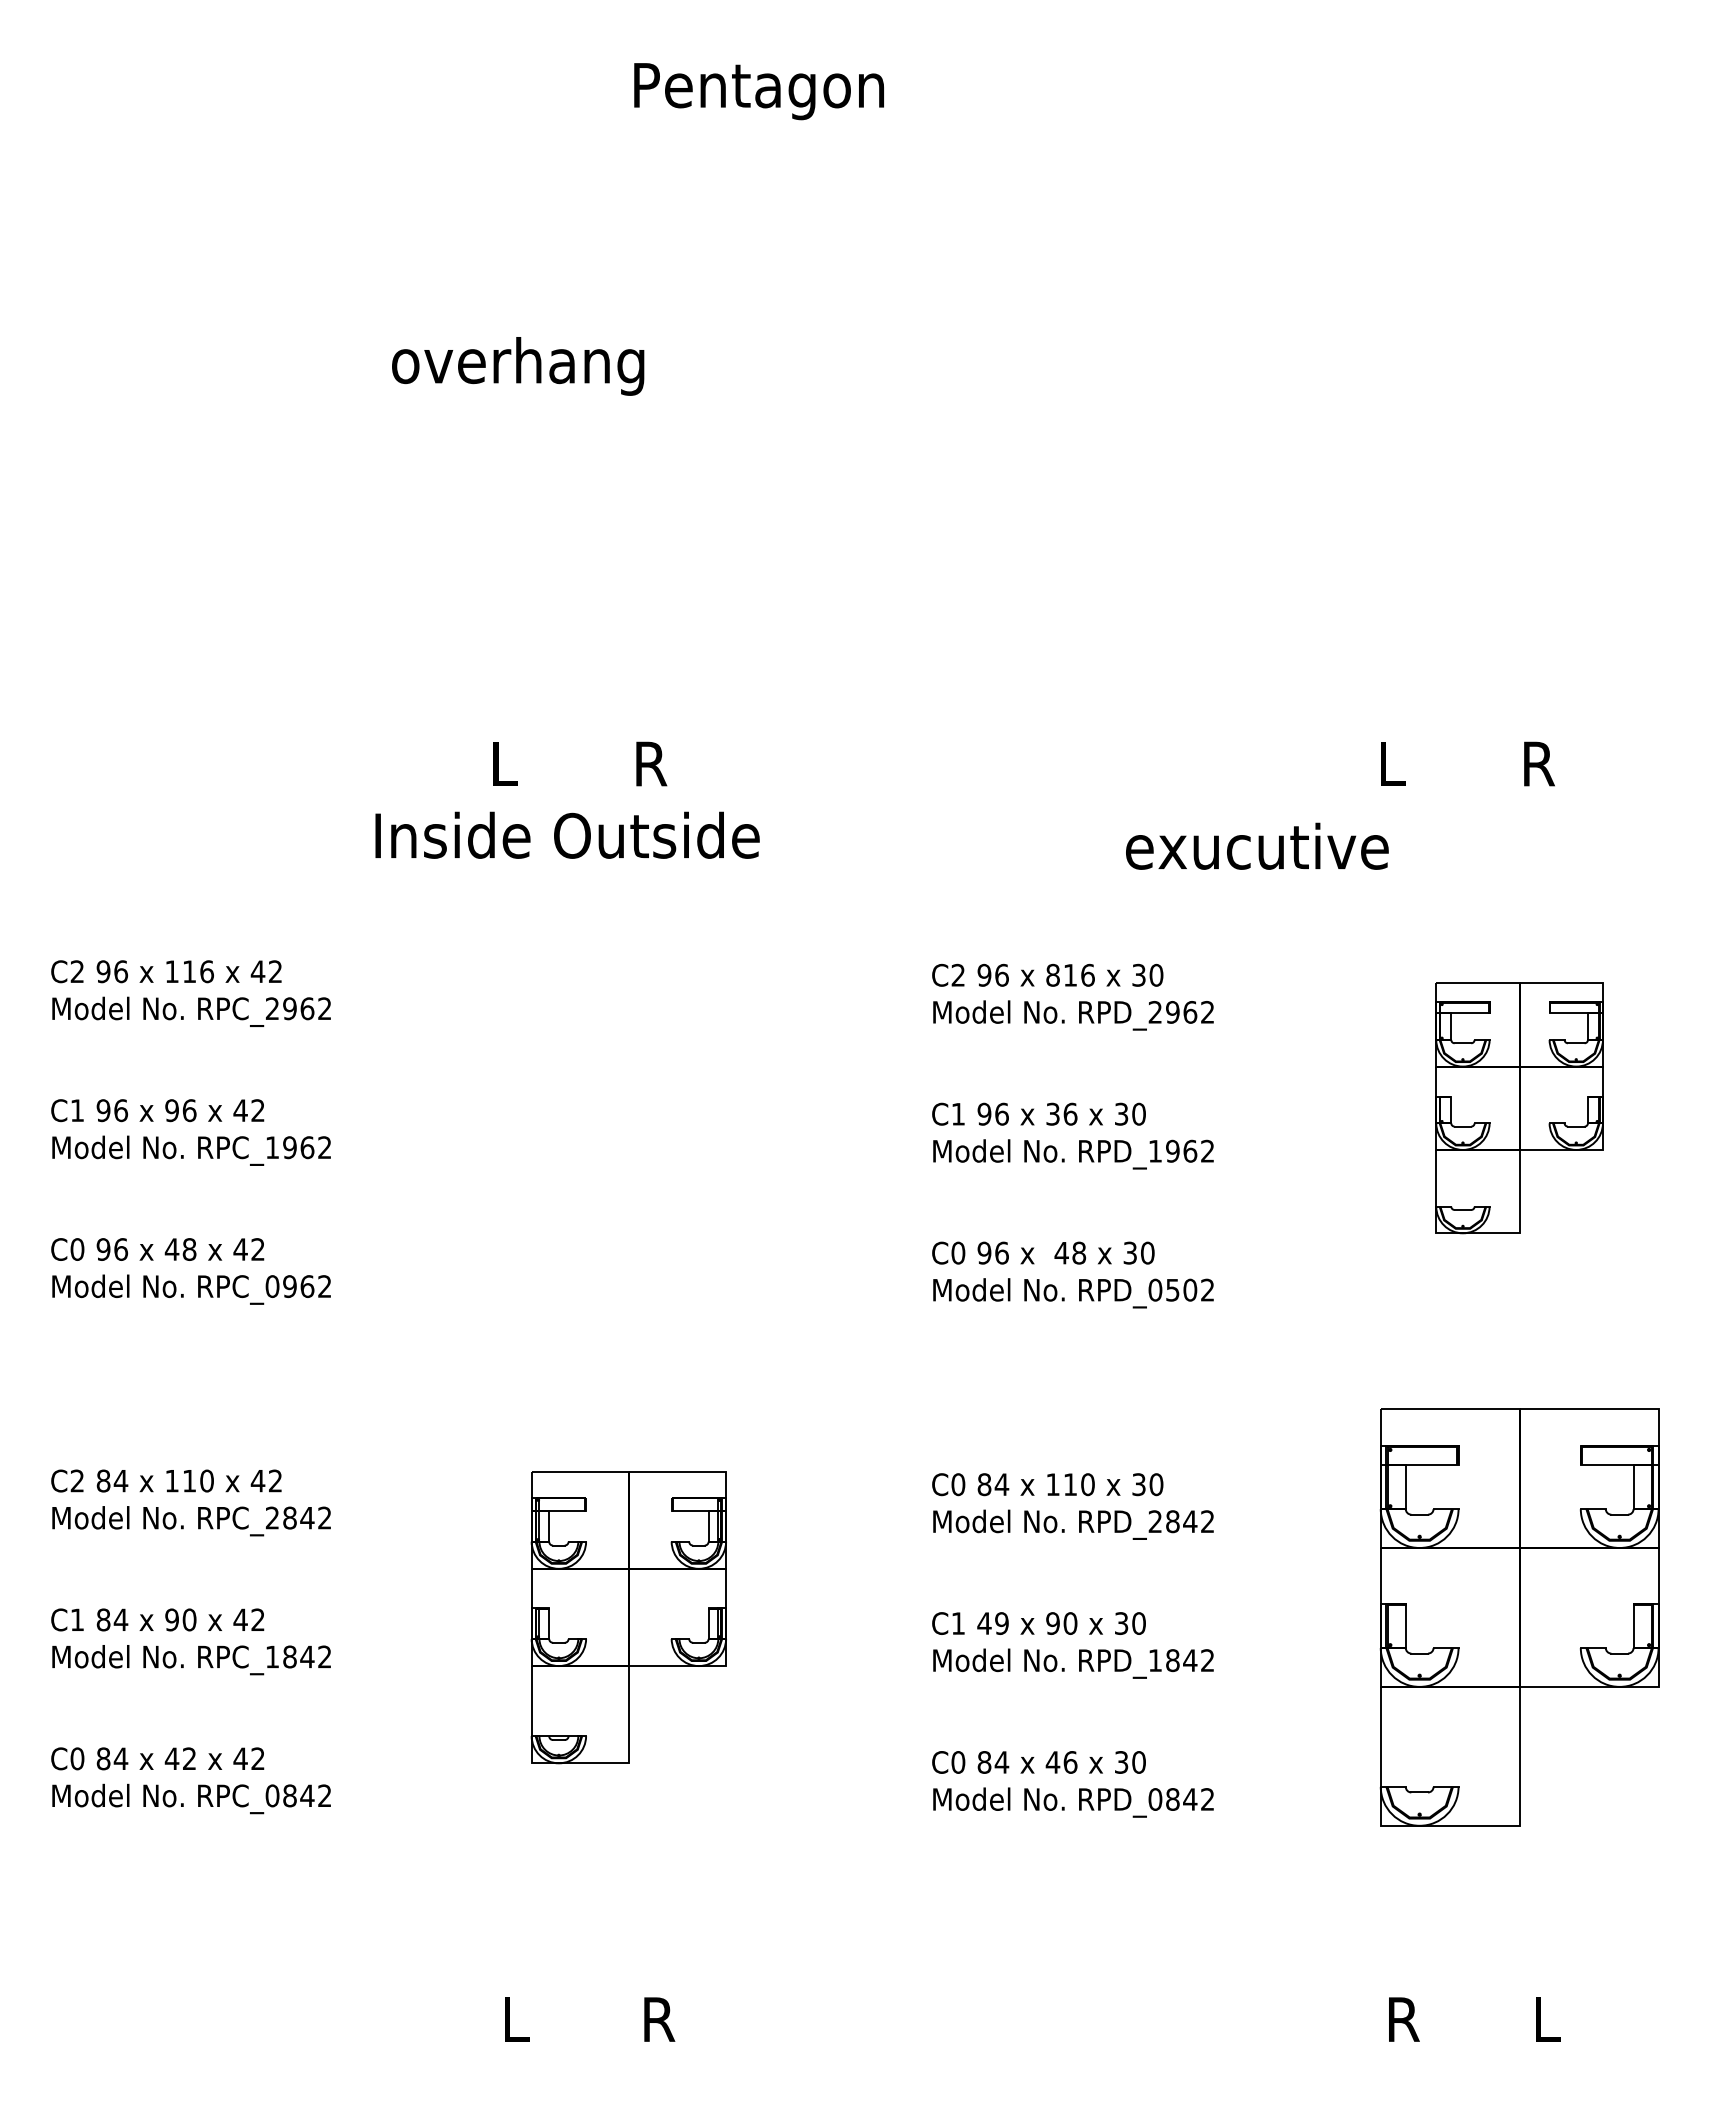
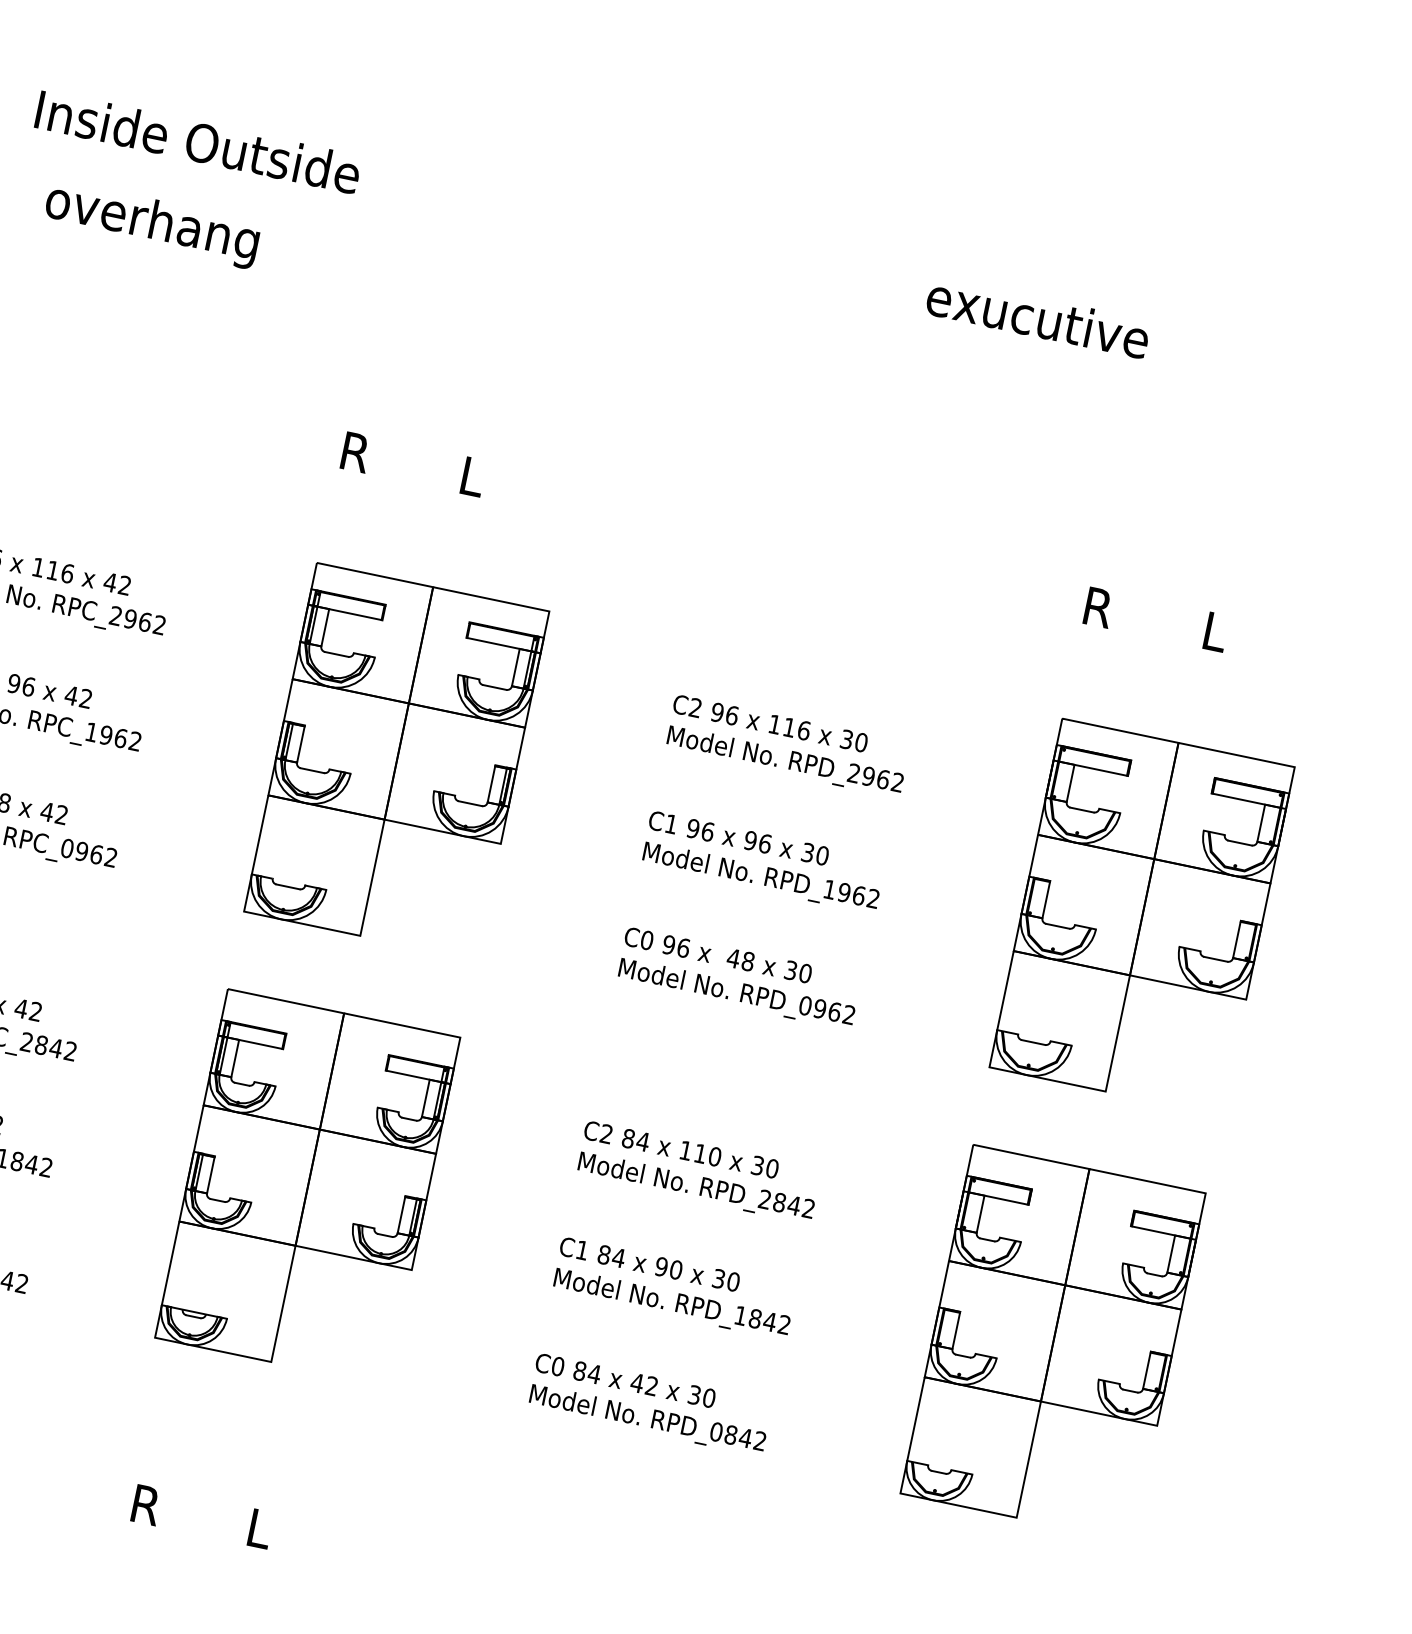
text: (518, 366) -> (152, 224), moved
text: (508, 763) -> (356, 452), L -> R
text: (651, 763) -> (475, 477), R -> L
text: (1395, 763) -> (1098, 607), L -> R
text: (1539, 763) -> (1218, 632), R -> L
text: (567, 834) -> (198, 141), moved
text: (1257, 845) -> (1038, 316), moved
text: (1052, 974) -> (774, 723), 816 -> 116
part: (628, 1108) -> (396, 761), added
part: (1519, 1108) -> (1141, 917), size x1.67
text: (1052, 1114) -> (750, 840), 36 -> 96
text: (1181, 1289) -> (827, 1009), RPD_0502 -> RPD_0962
text: (958, 1484) -> (606, 1134), C0 -> C2
part: (628, 1617) -> (307, 1187), size x1.43
text: (993, 1623) -> (611, 1256), 49 -> 84
text: (1070, 1762) -> (651, 1386), 46 -> 42
text: (520, 2019) -> (146, 1505), L -> R
text: (659, 2019) -> (263, 1529), R -> L

